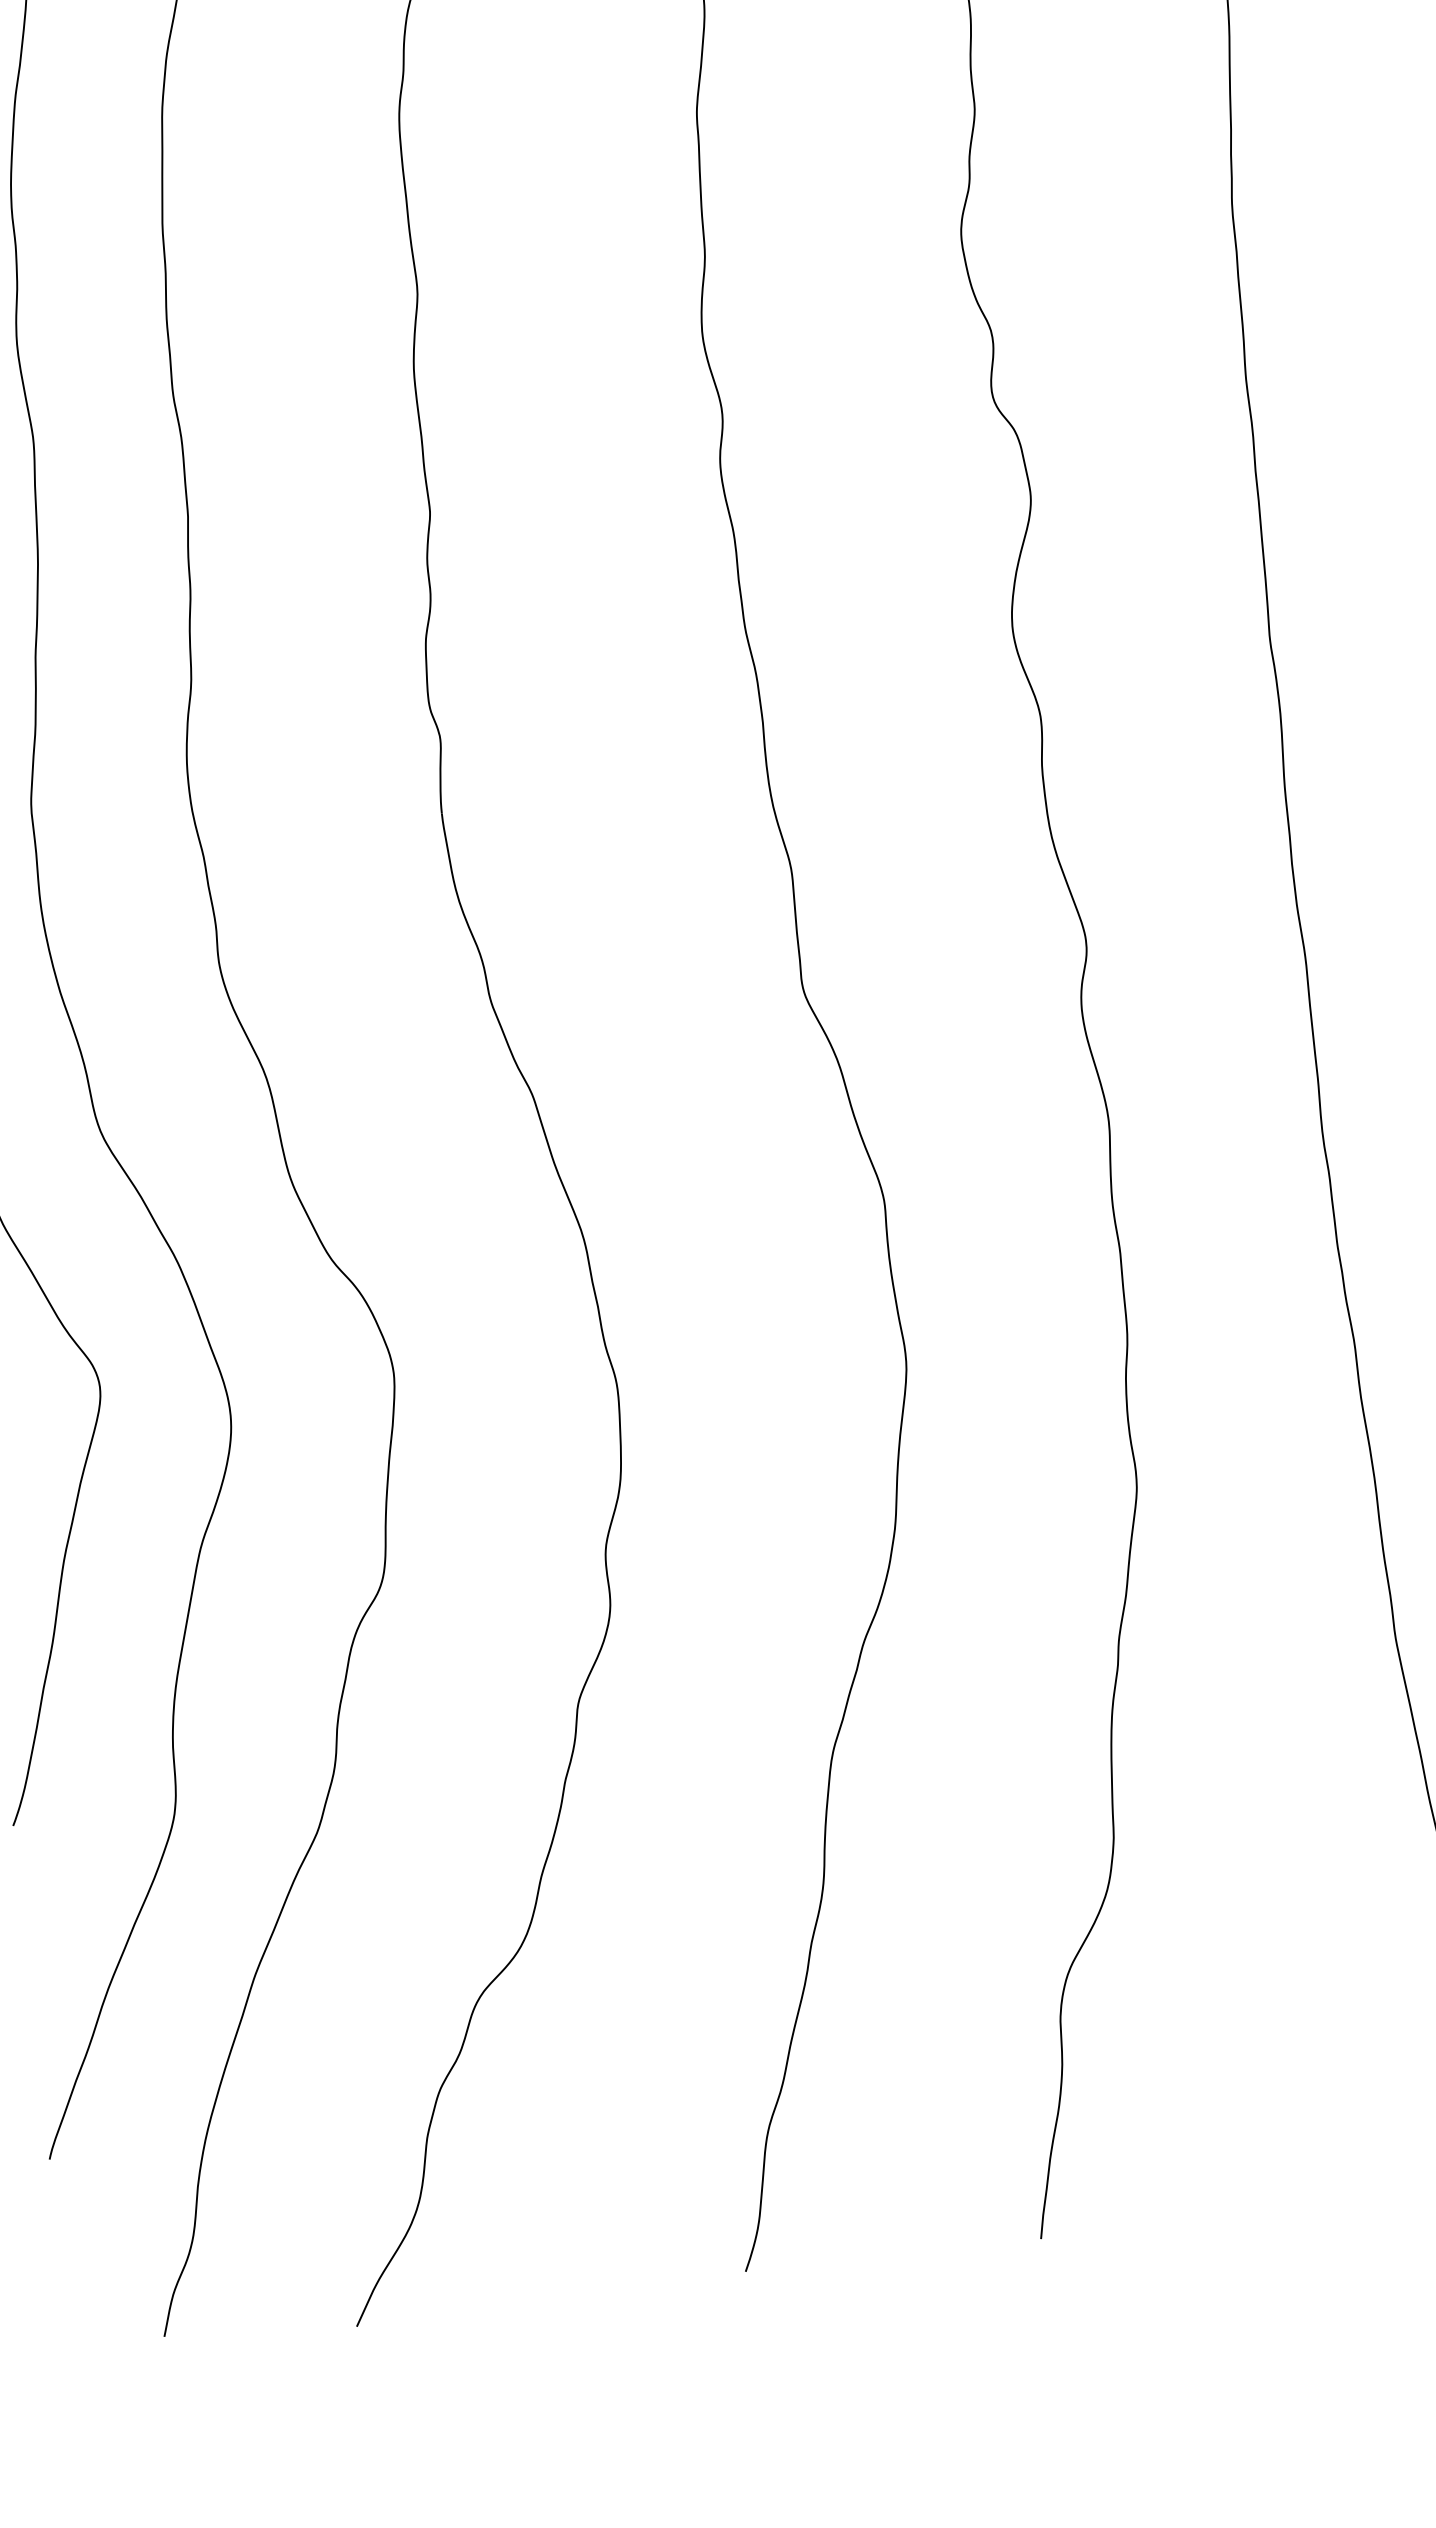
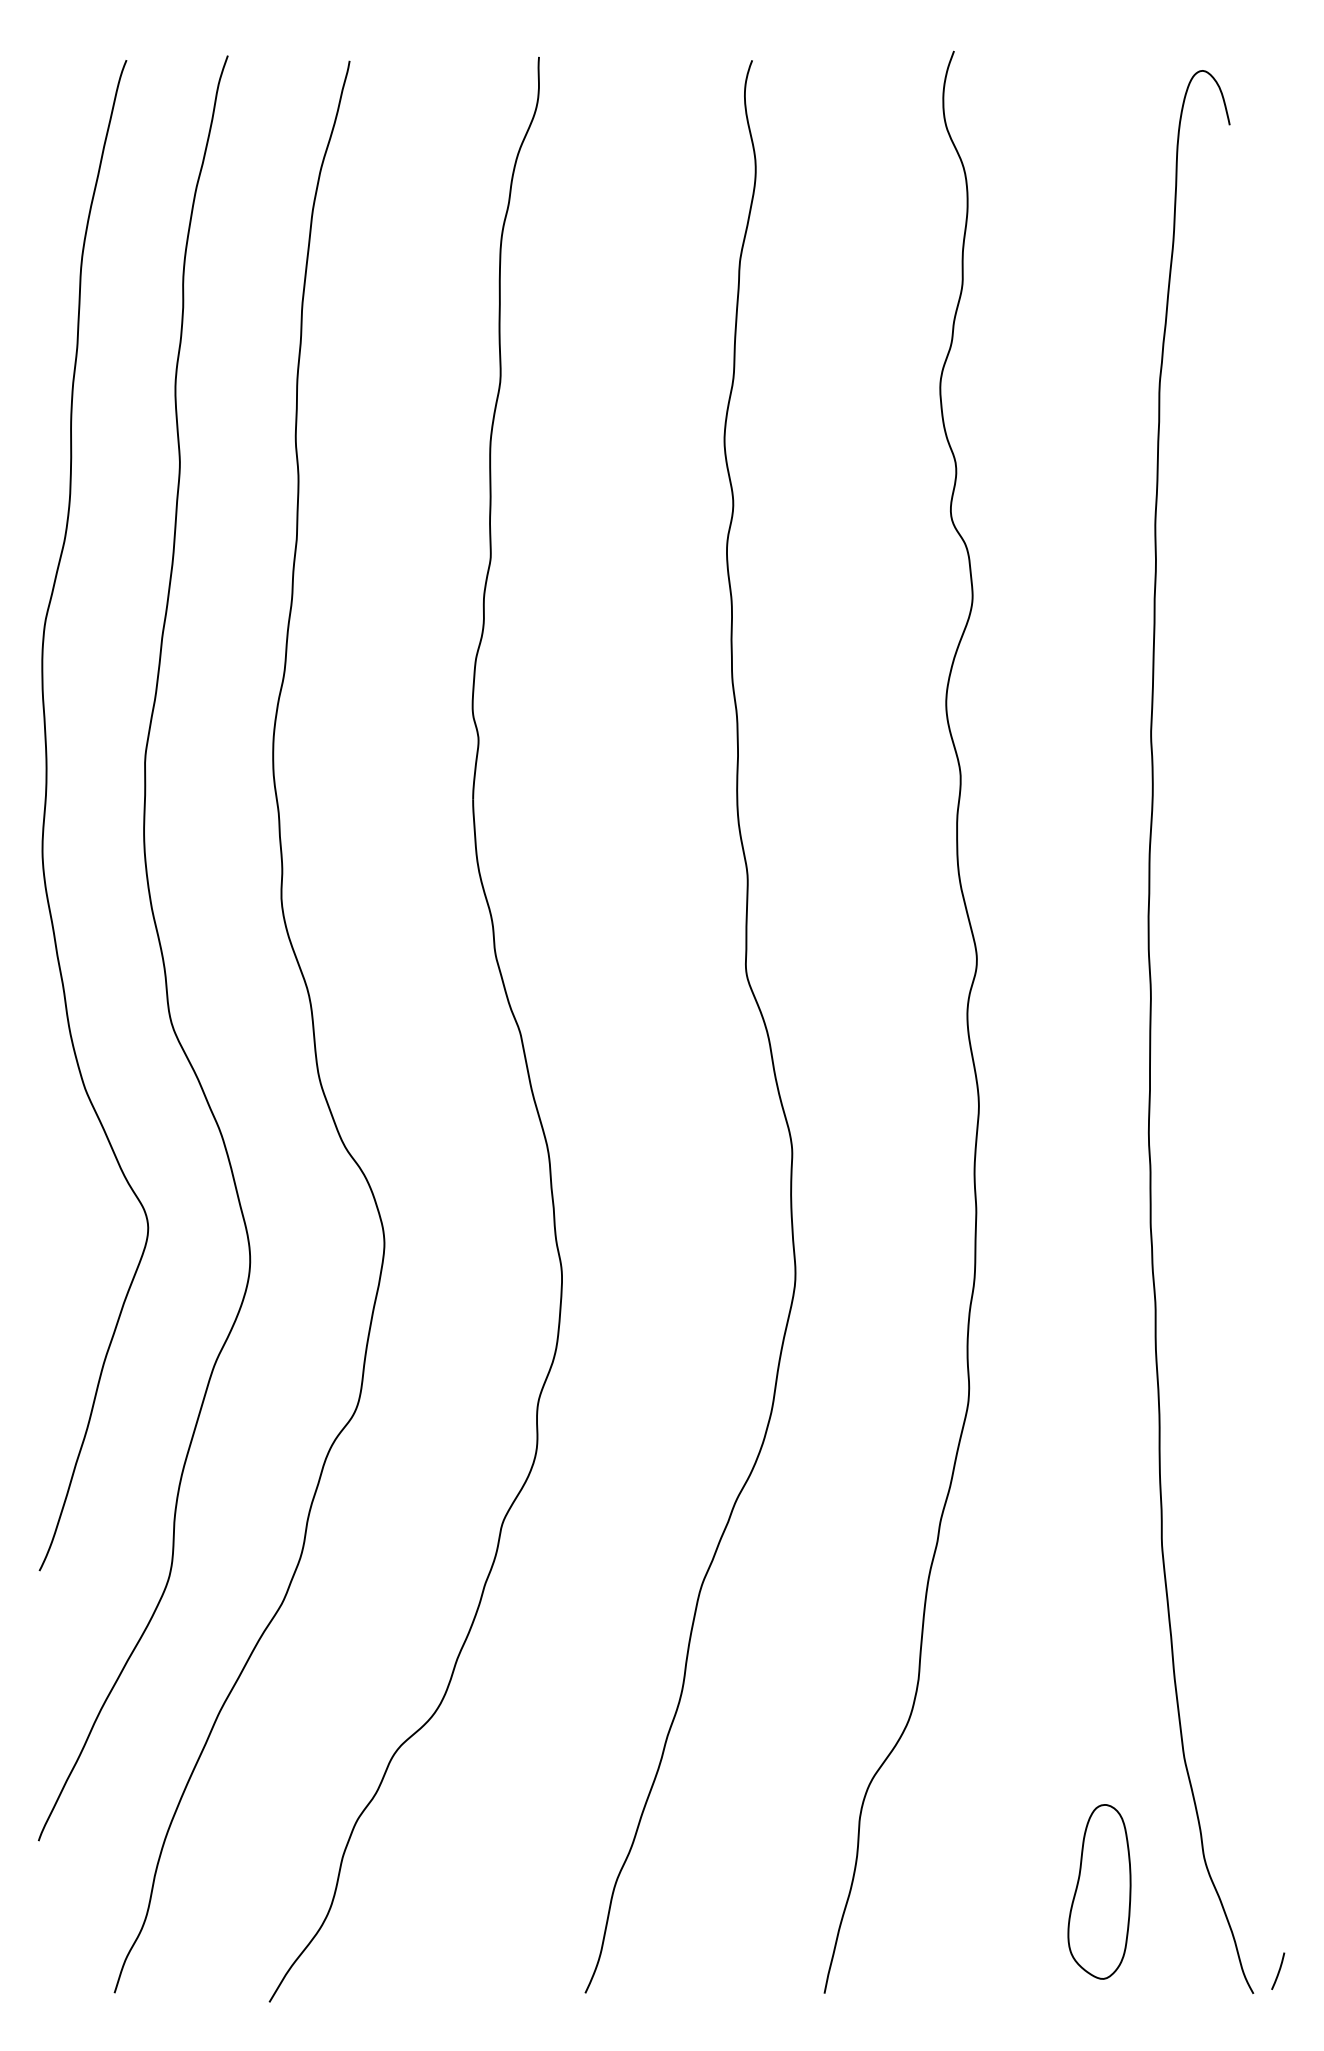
part: (1366, 2074) -> (1099, 1891), added

